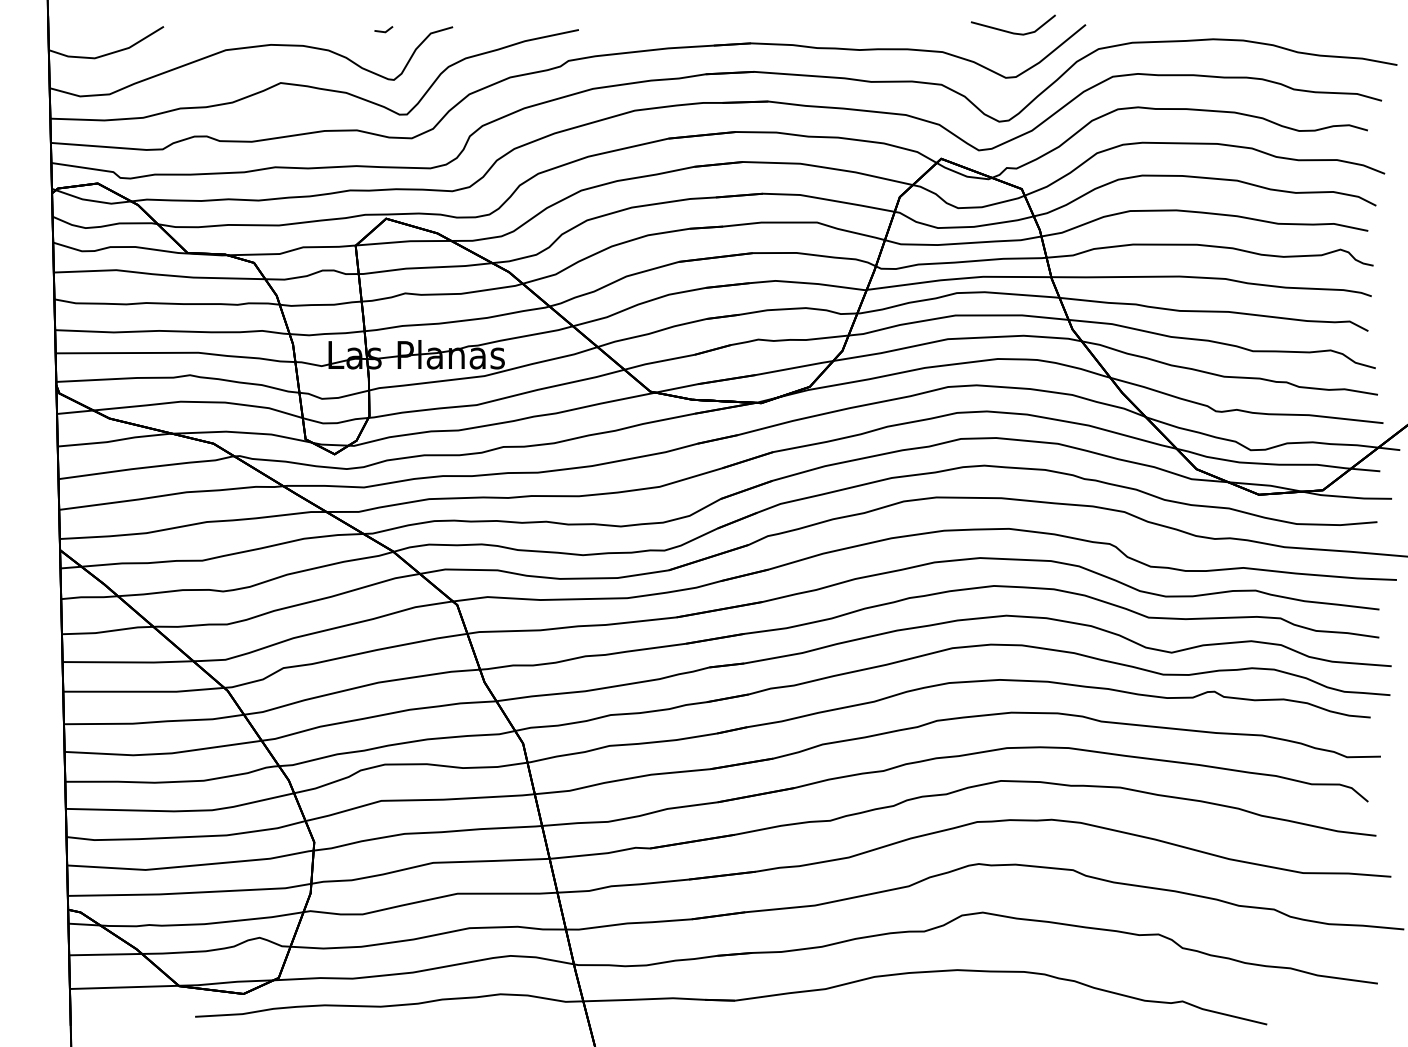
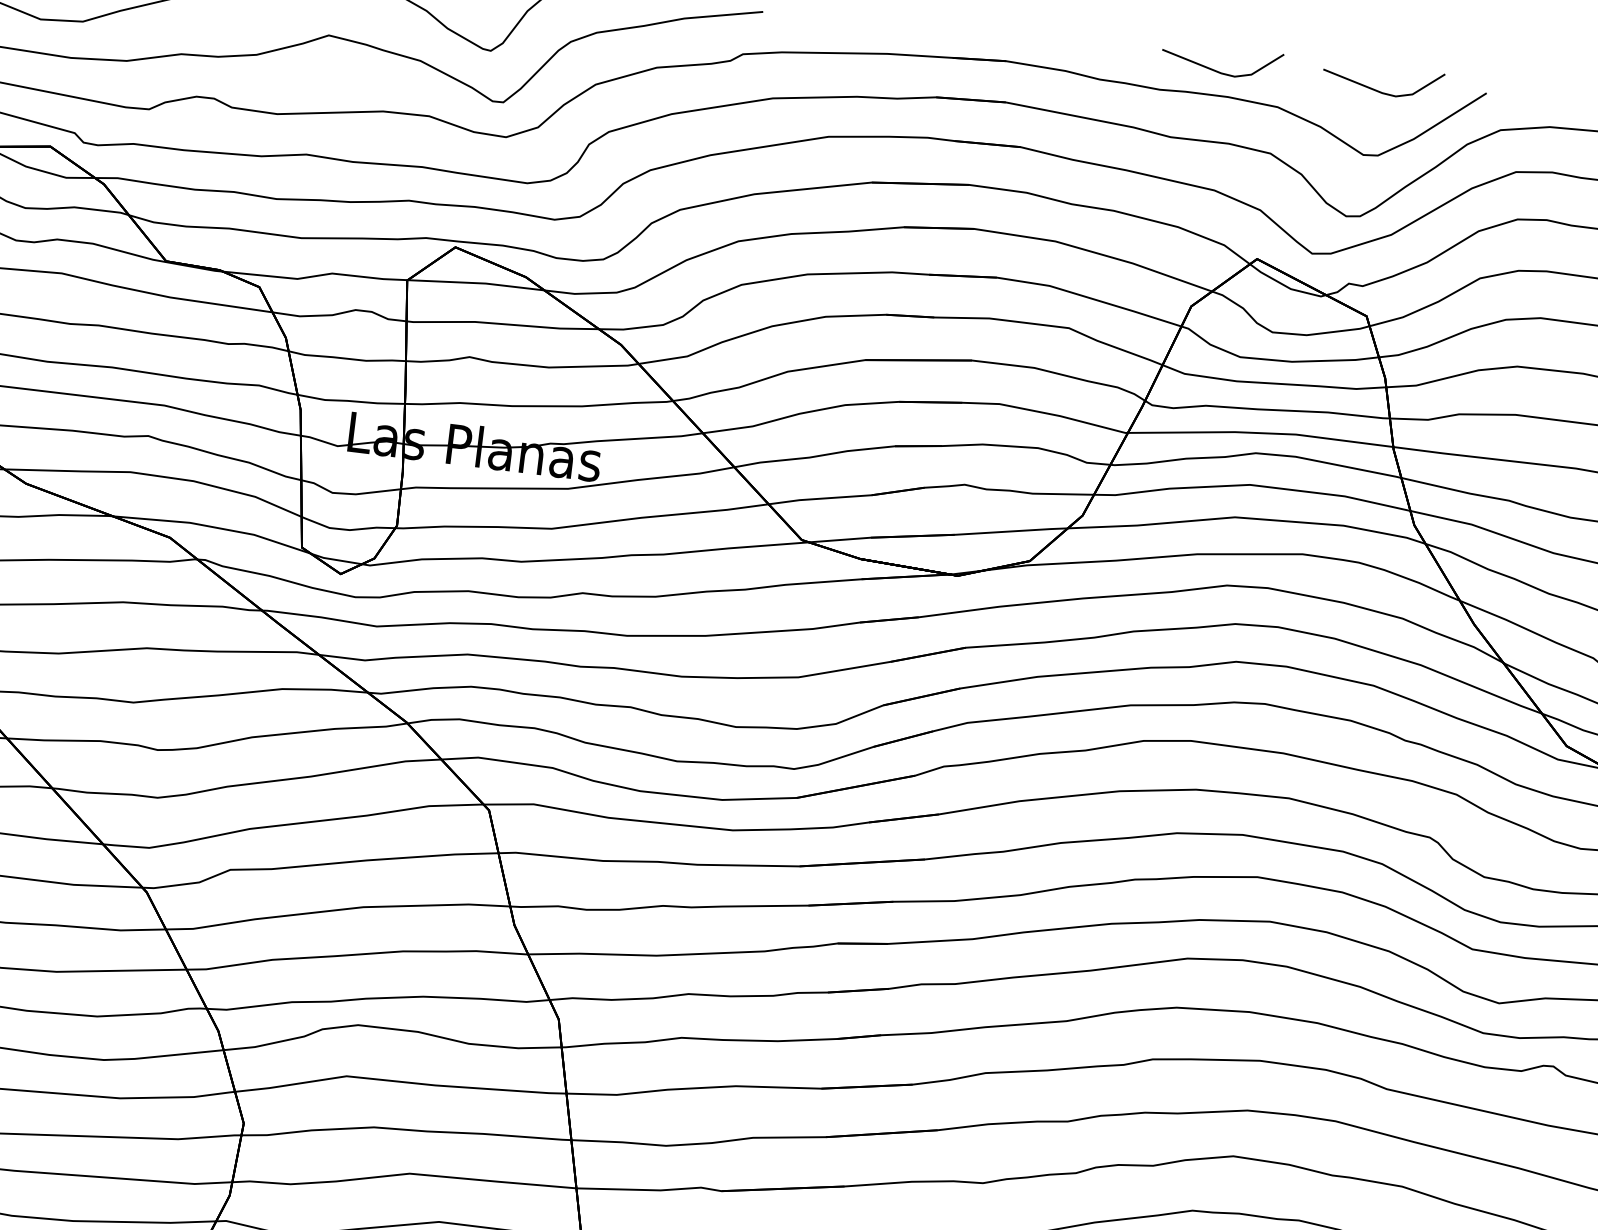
part: (897, 31) -> (1216, 69), added

